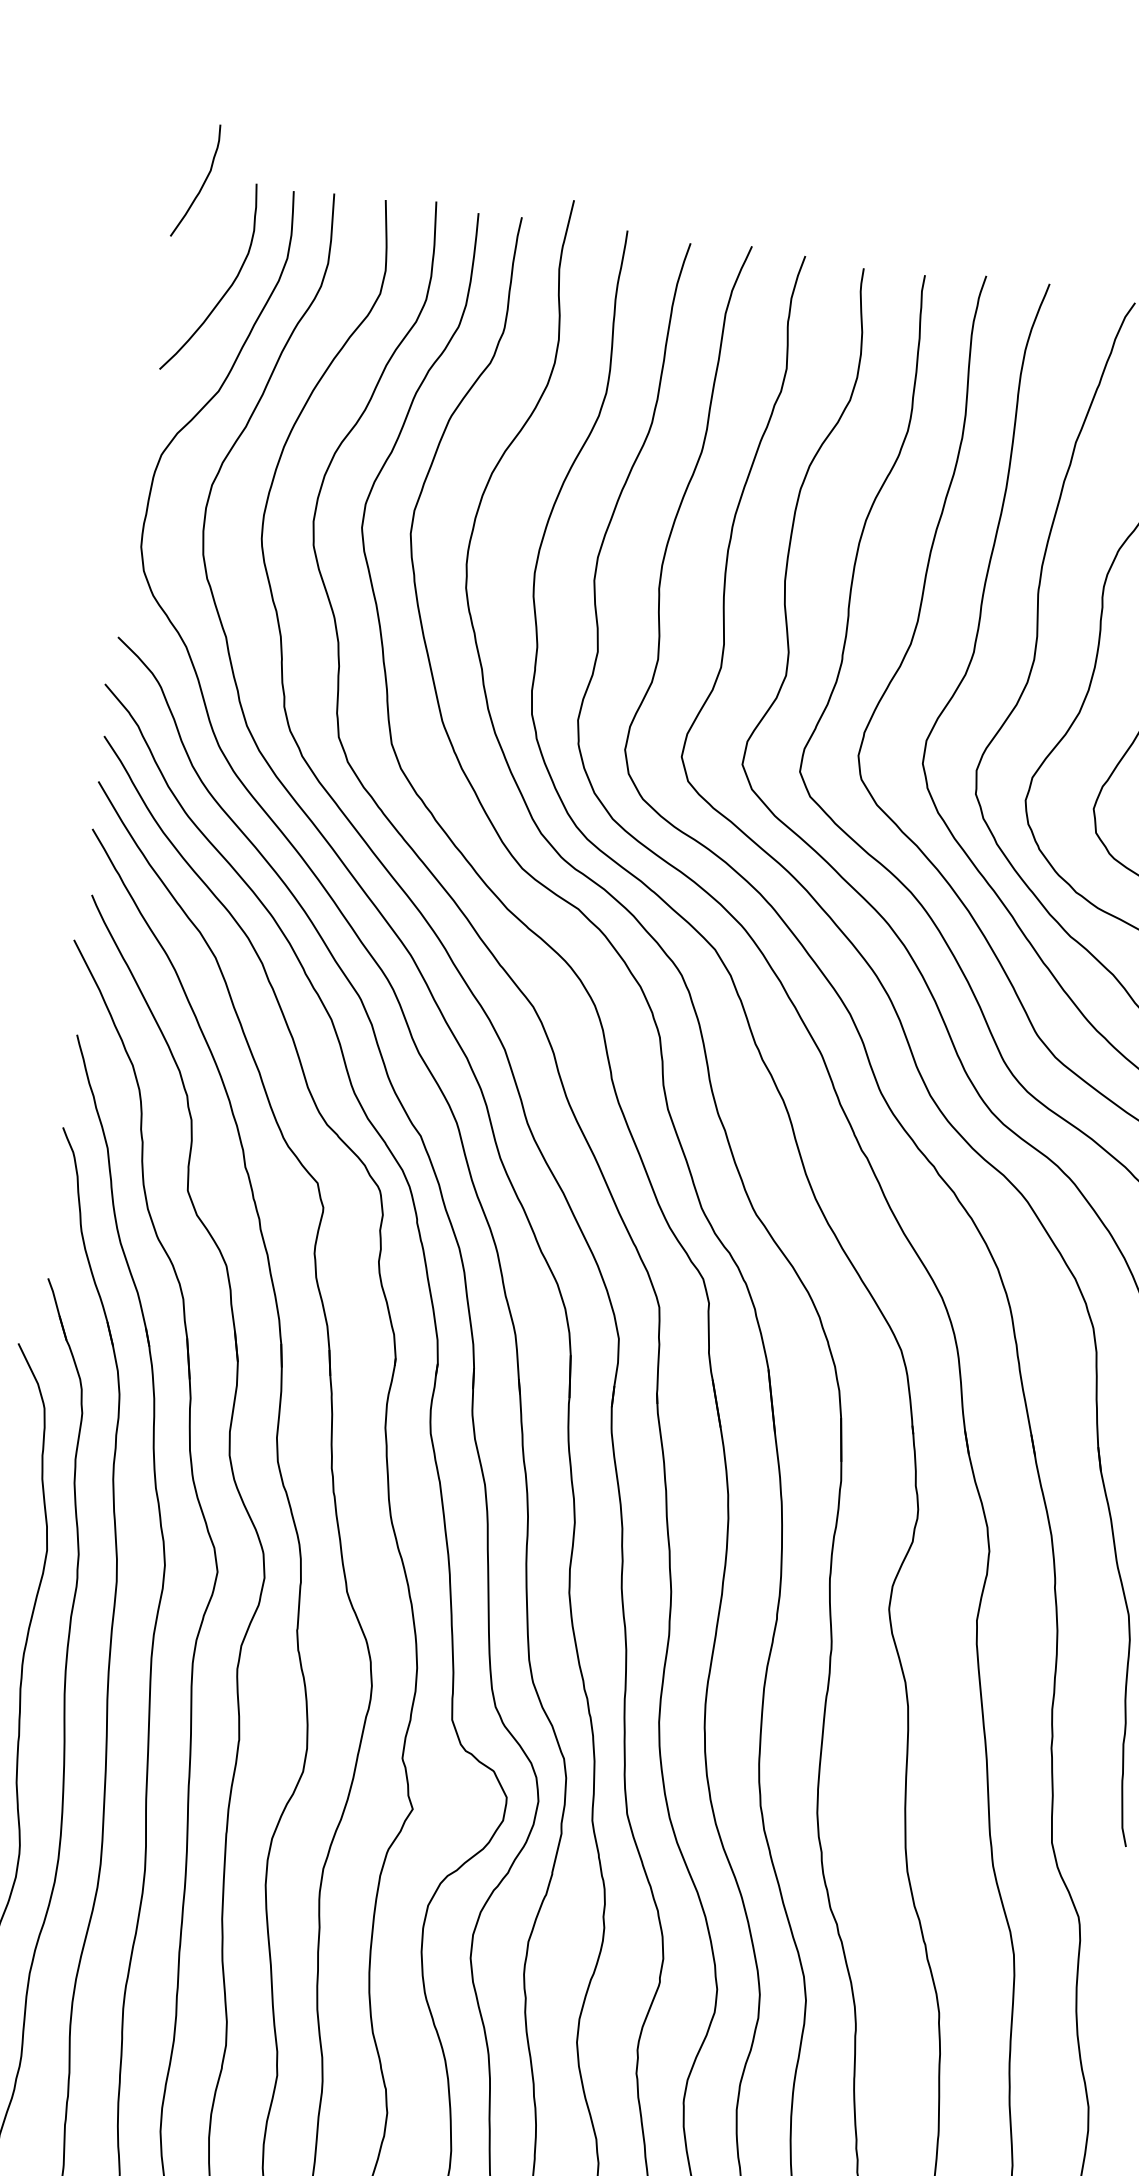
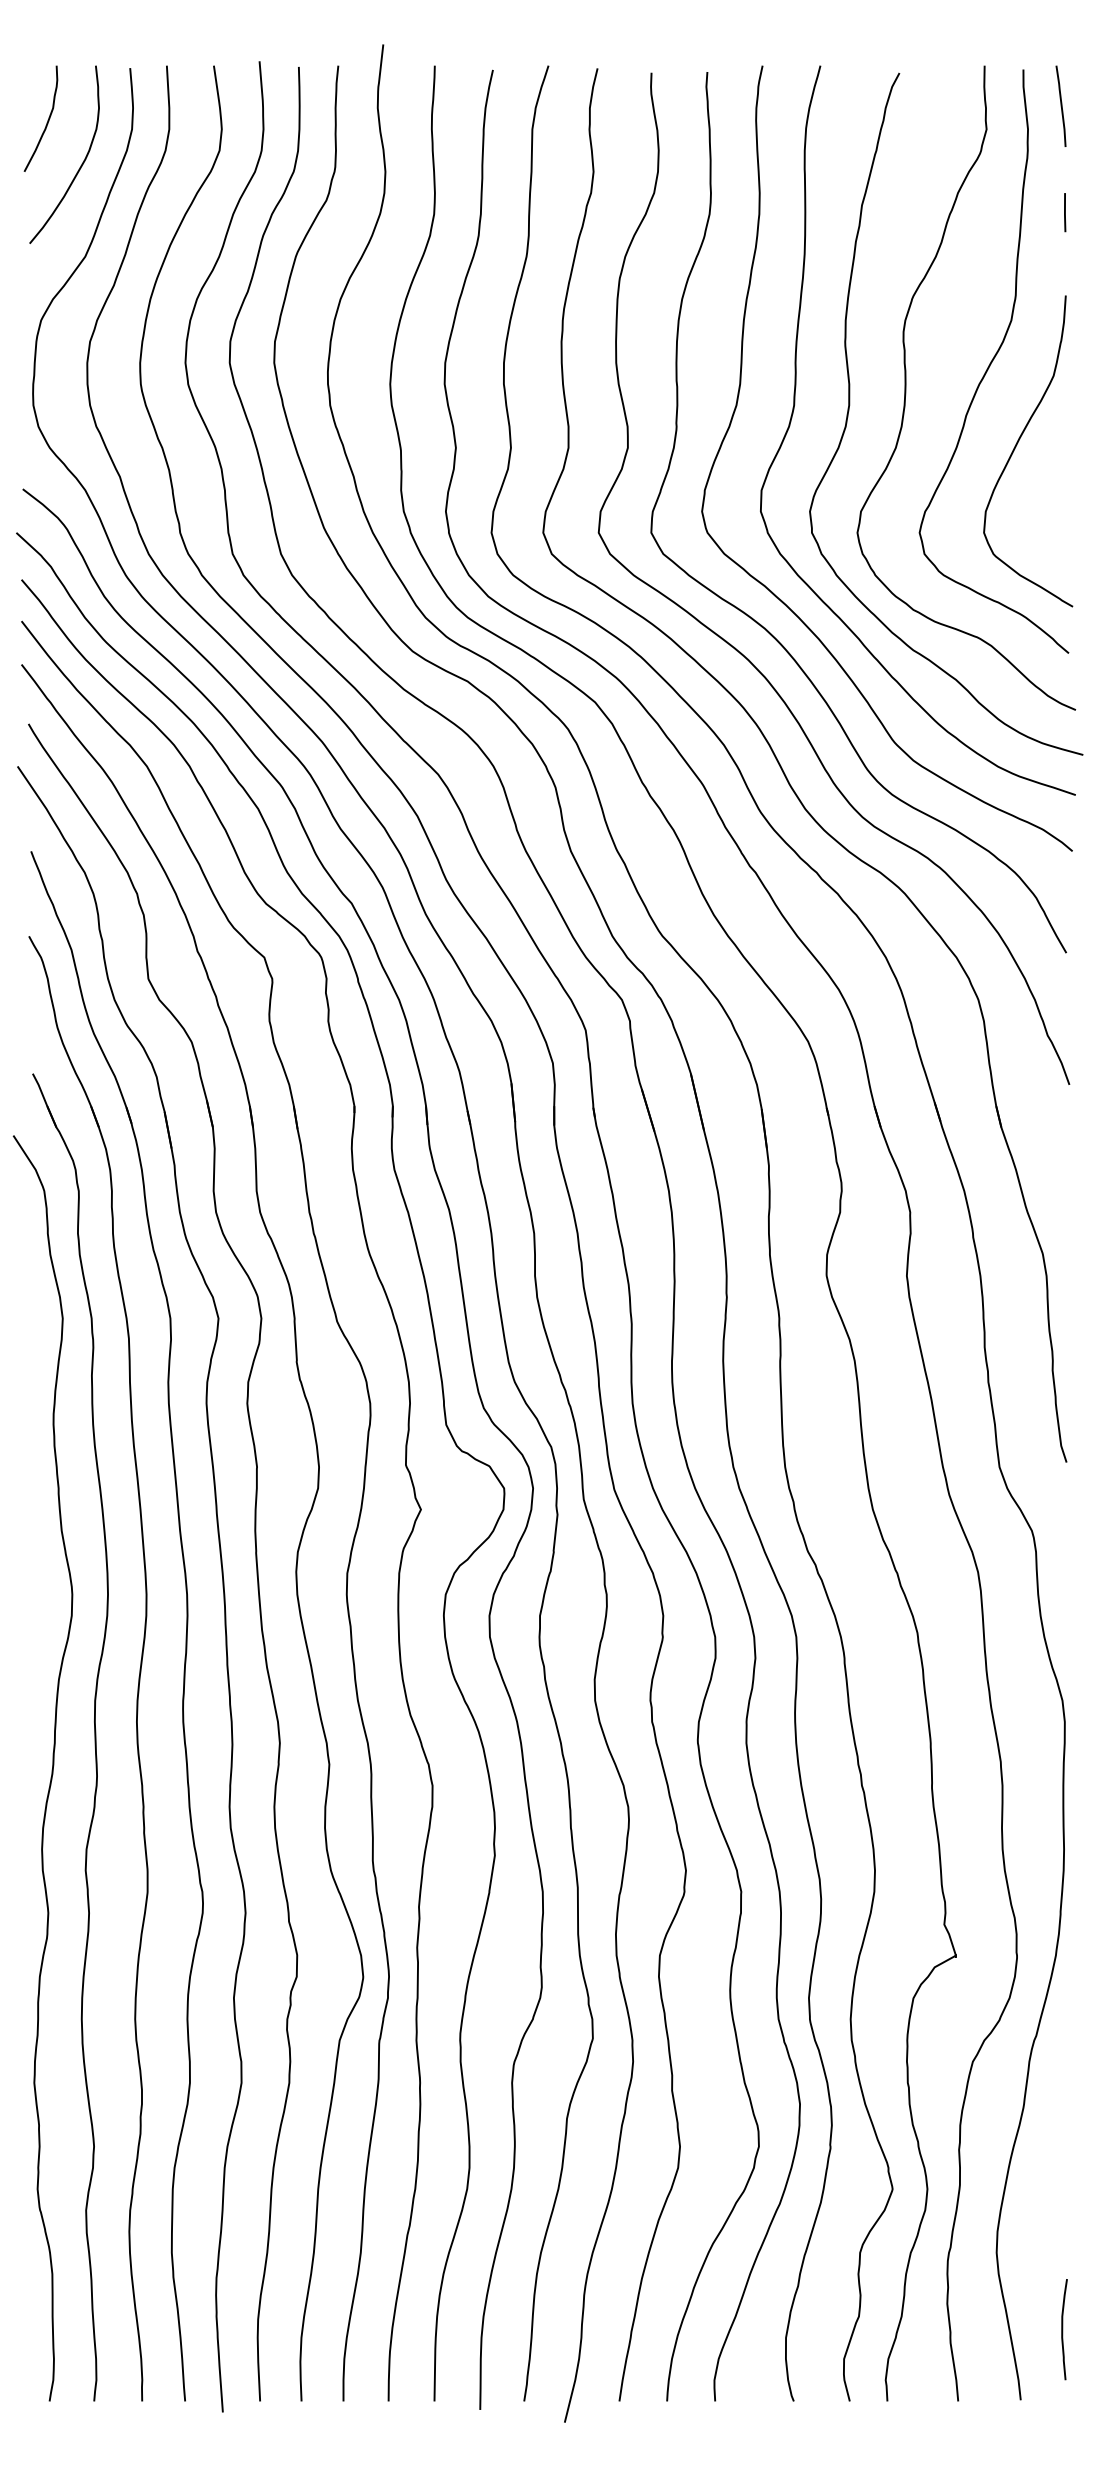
curve: (201, 185) -> (46, 122), moved

